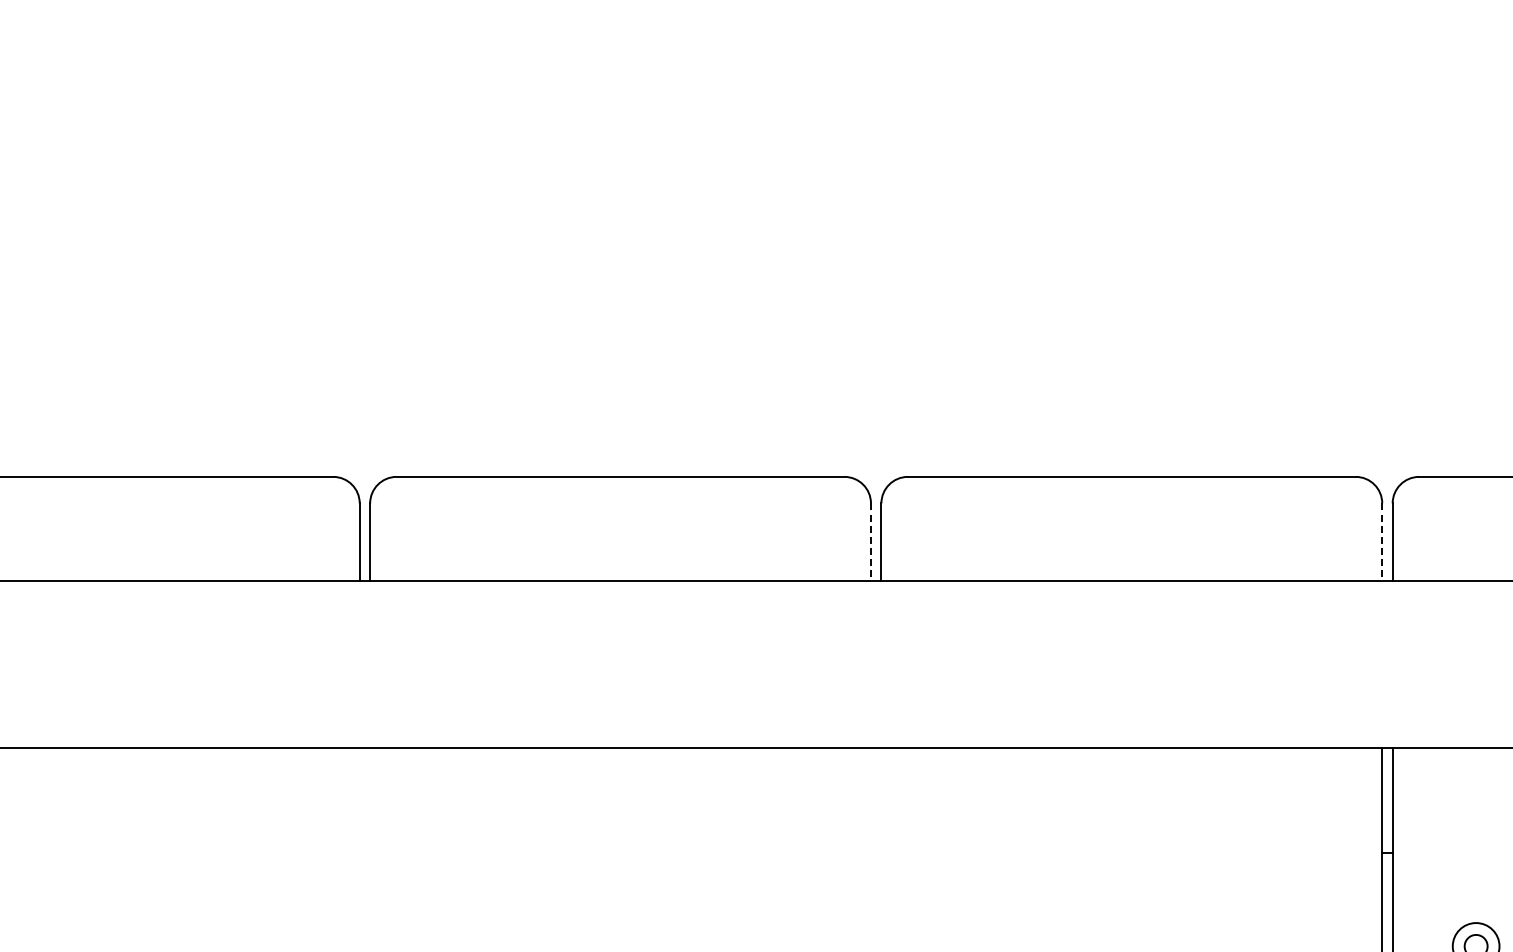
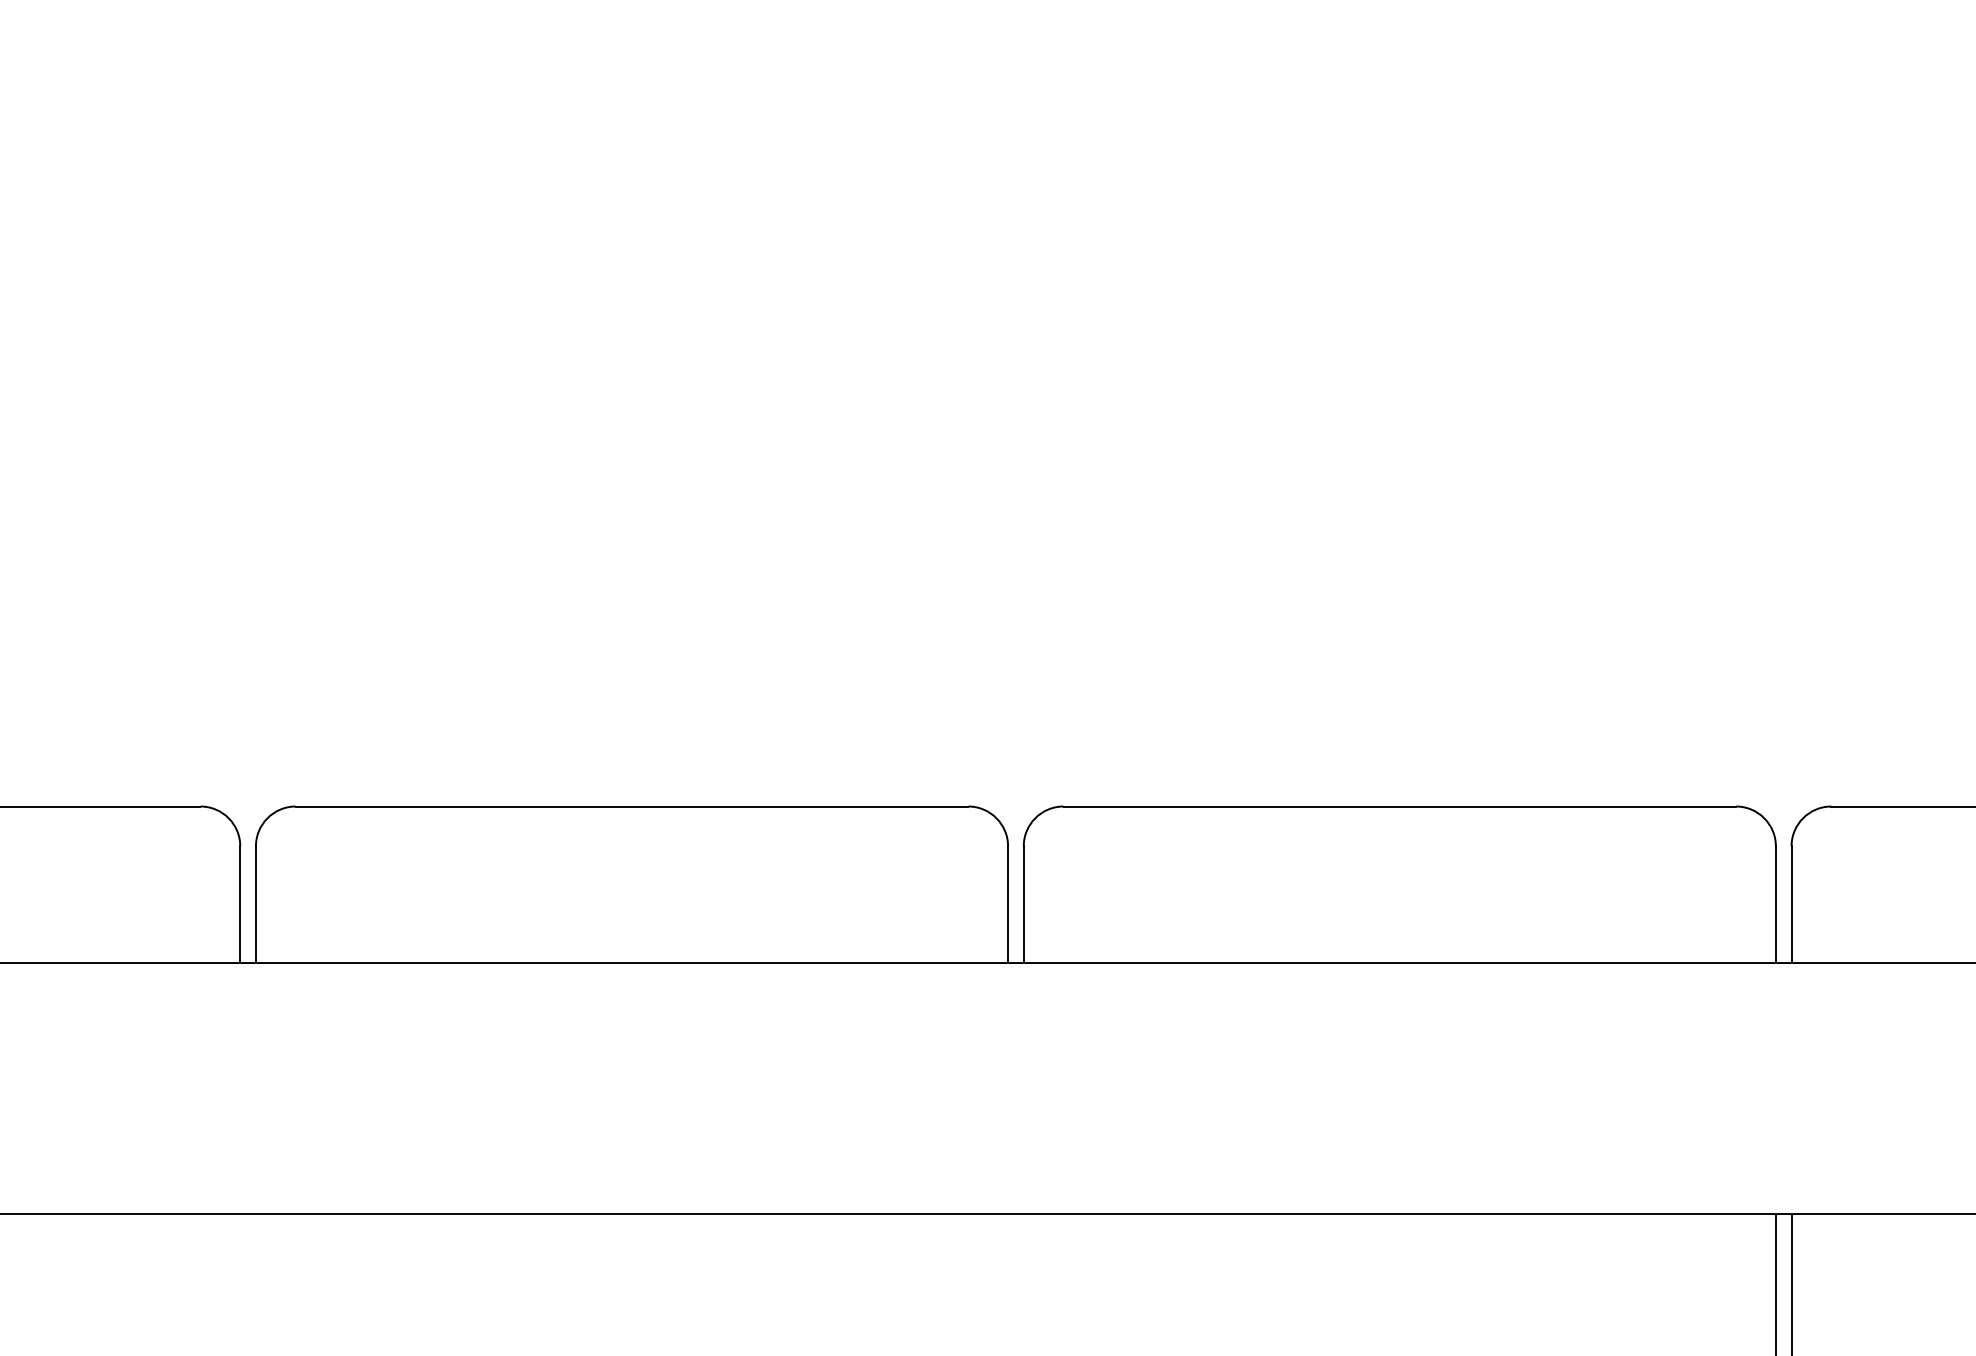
line: (870, 542) -> (1007, 905), dashed -> solid
line: (1382, 542) -> (1776, 905), dashed -> solid

